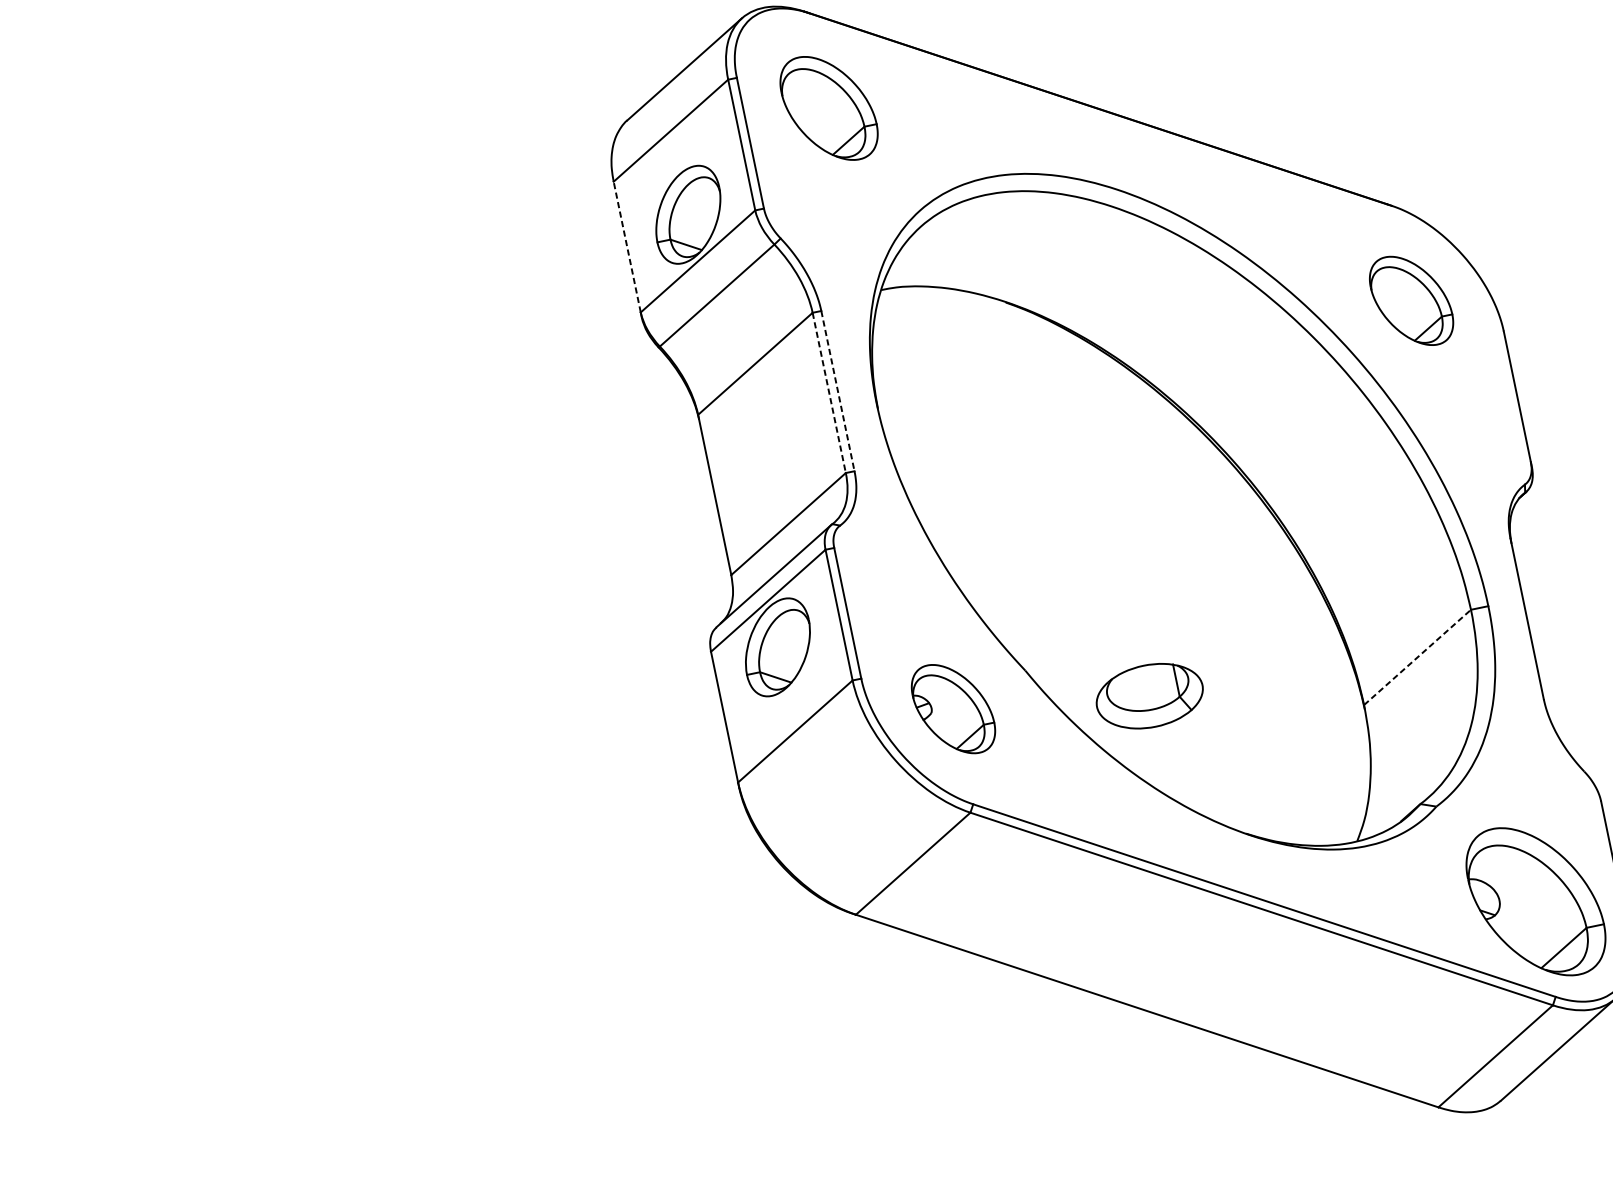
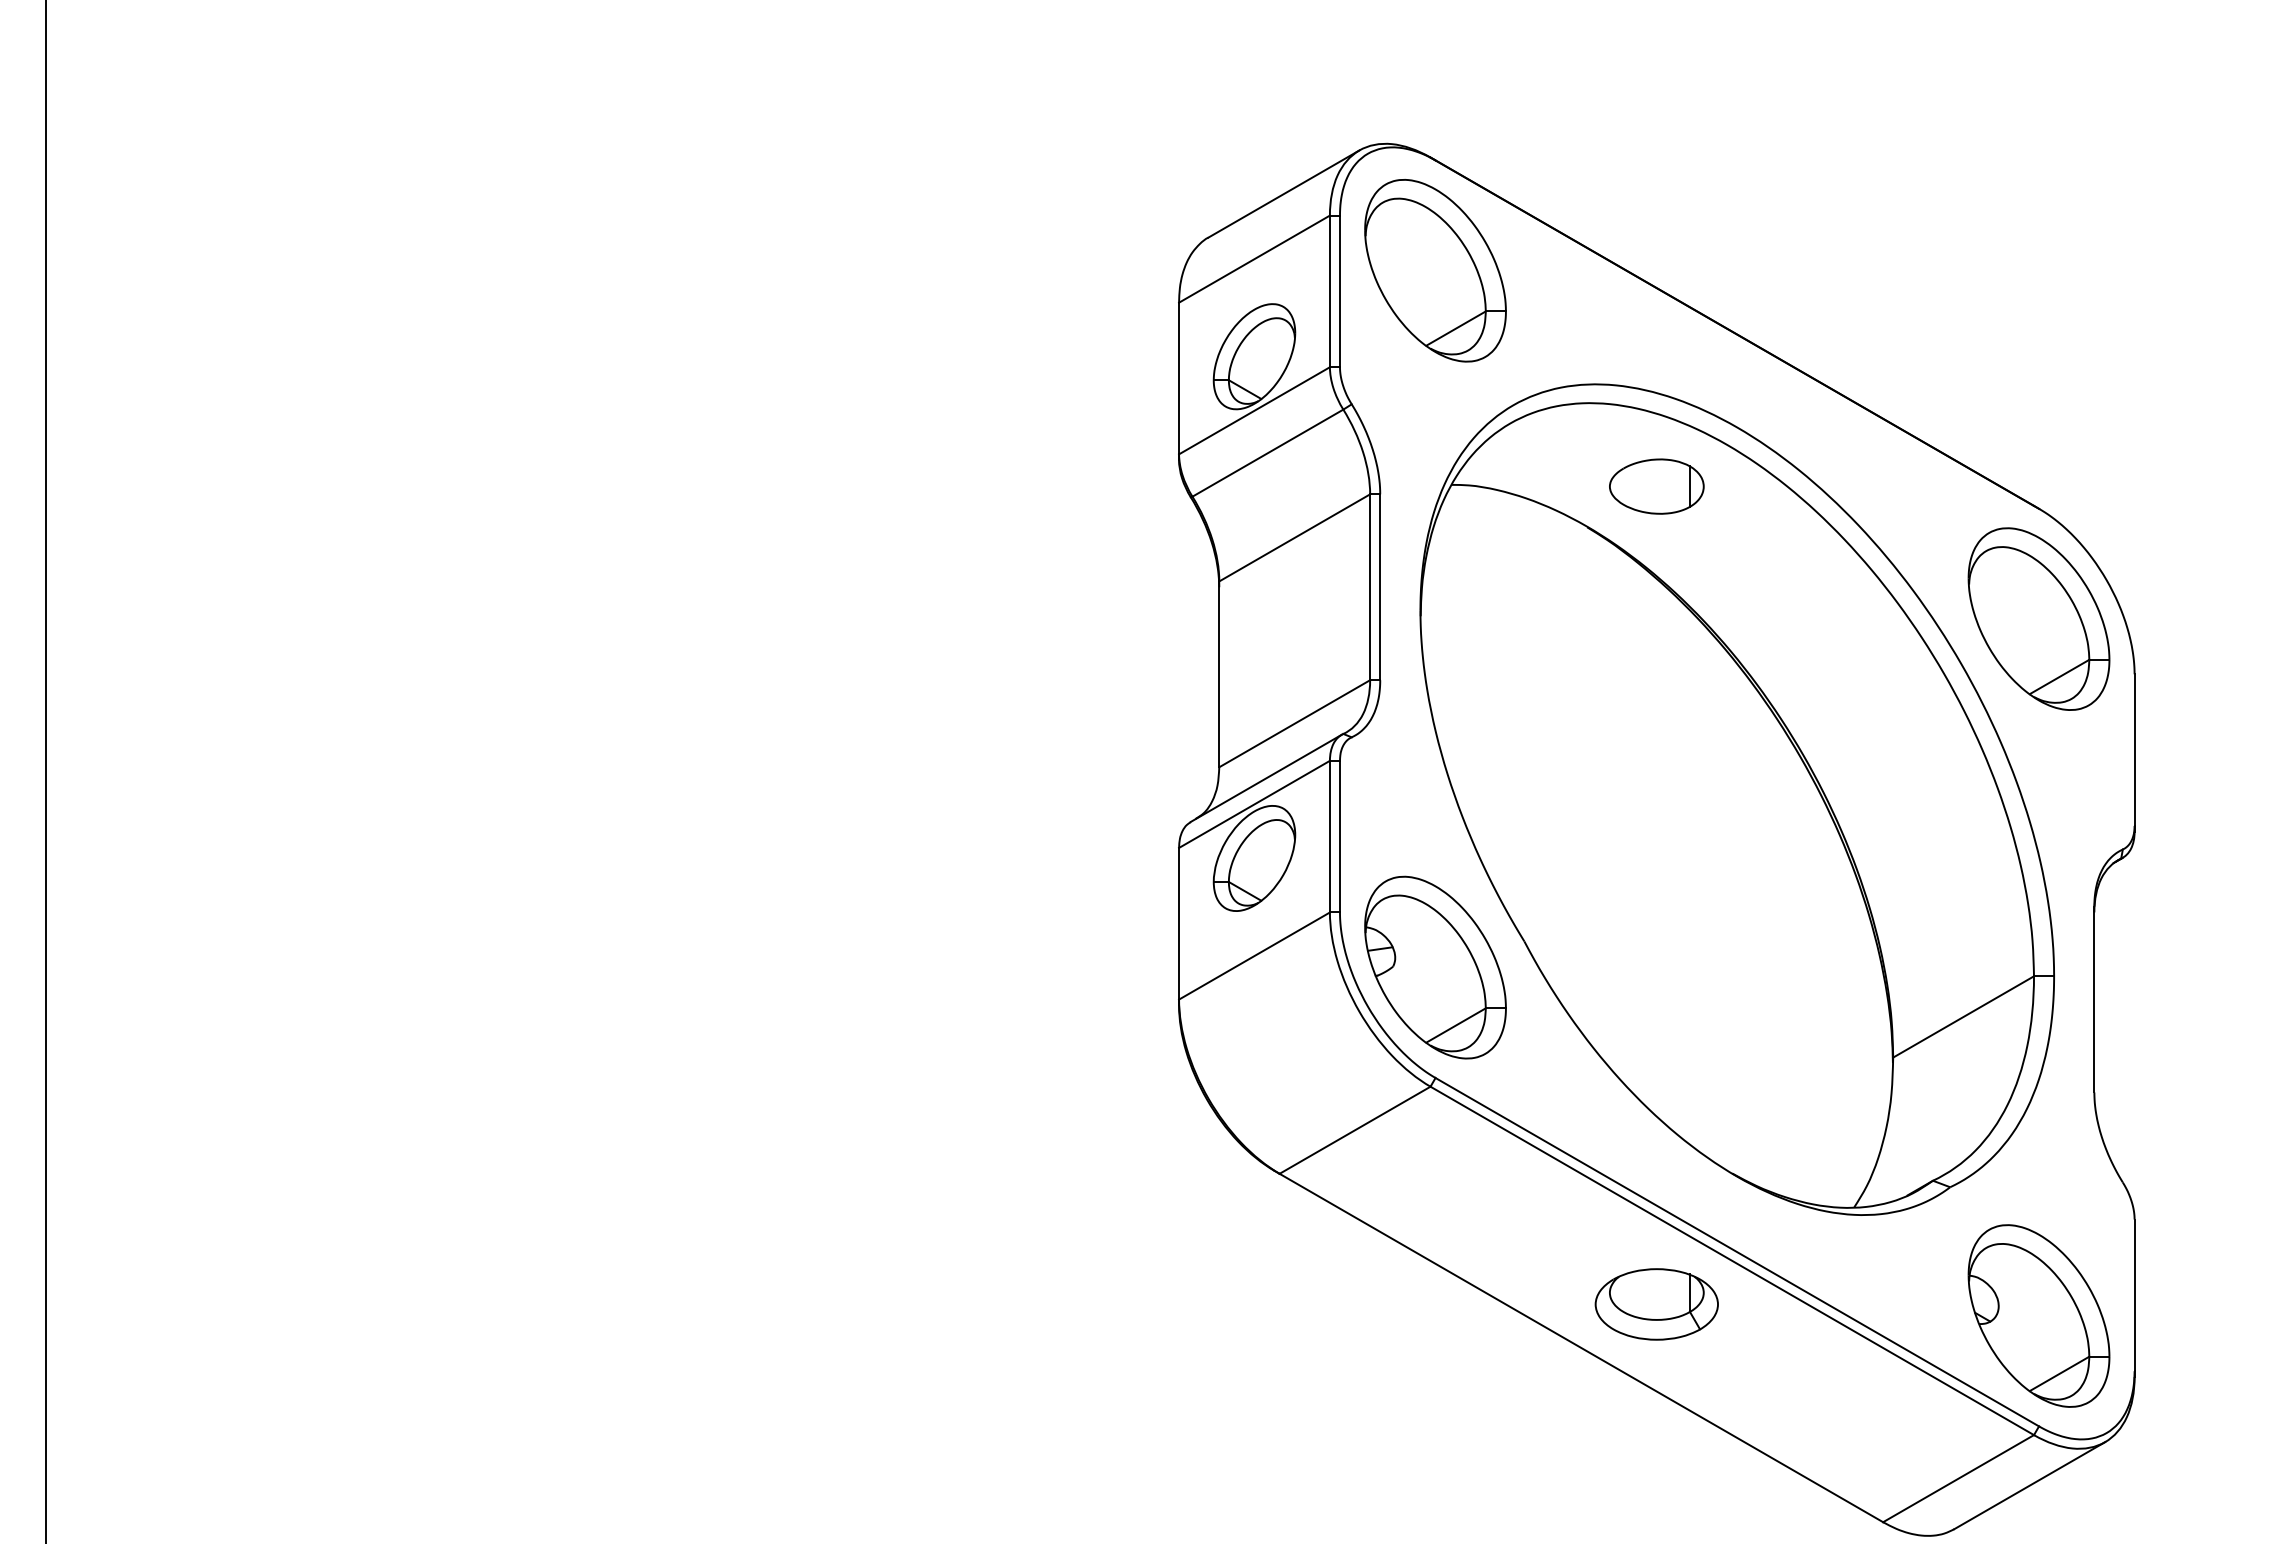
part: (829, 108) -> (1435, 270), size x1.43
line: (627, 246) -> (1179, 378), dashed -> solid
part: (1058, 254) -> (1656, 486), added
part: (1411, 300) -> (2038, 618), size x1.67
line: (838, 391) -> (1380, 587), dashed -> solid
line: (829, 393) -> (1370, 587), dashed -> solid
line: (1418, 656) -> (1964, 1016), dashed -> solid
part: (1149, 696) -> (1656, 1304), moved
part: (953, 709) -> (1435, 967), size x1.67

